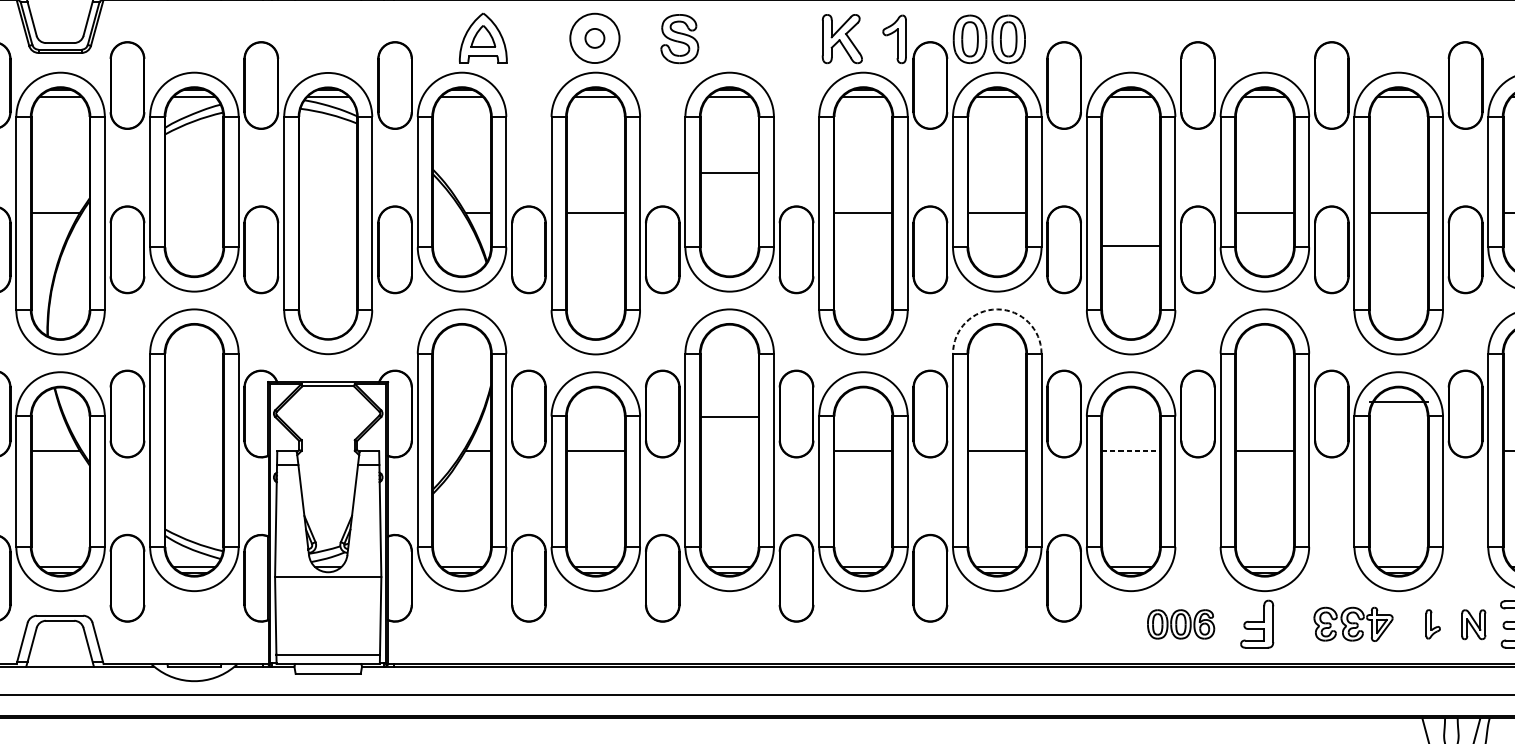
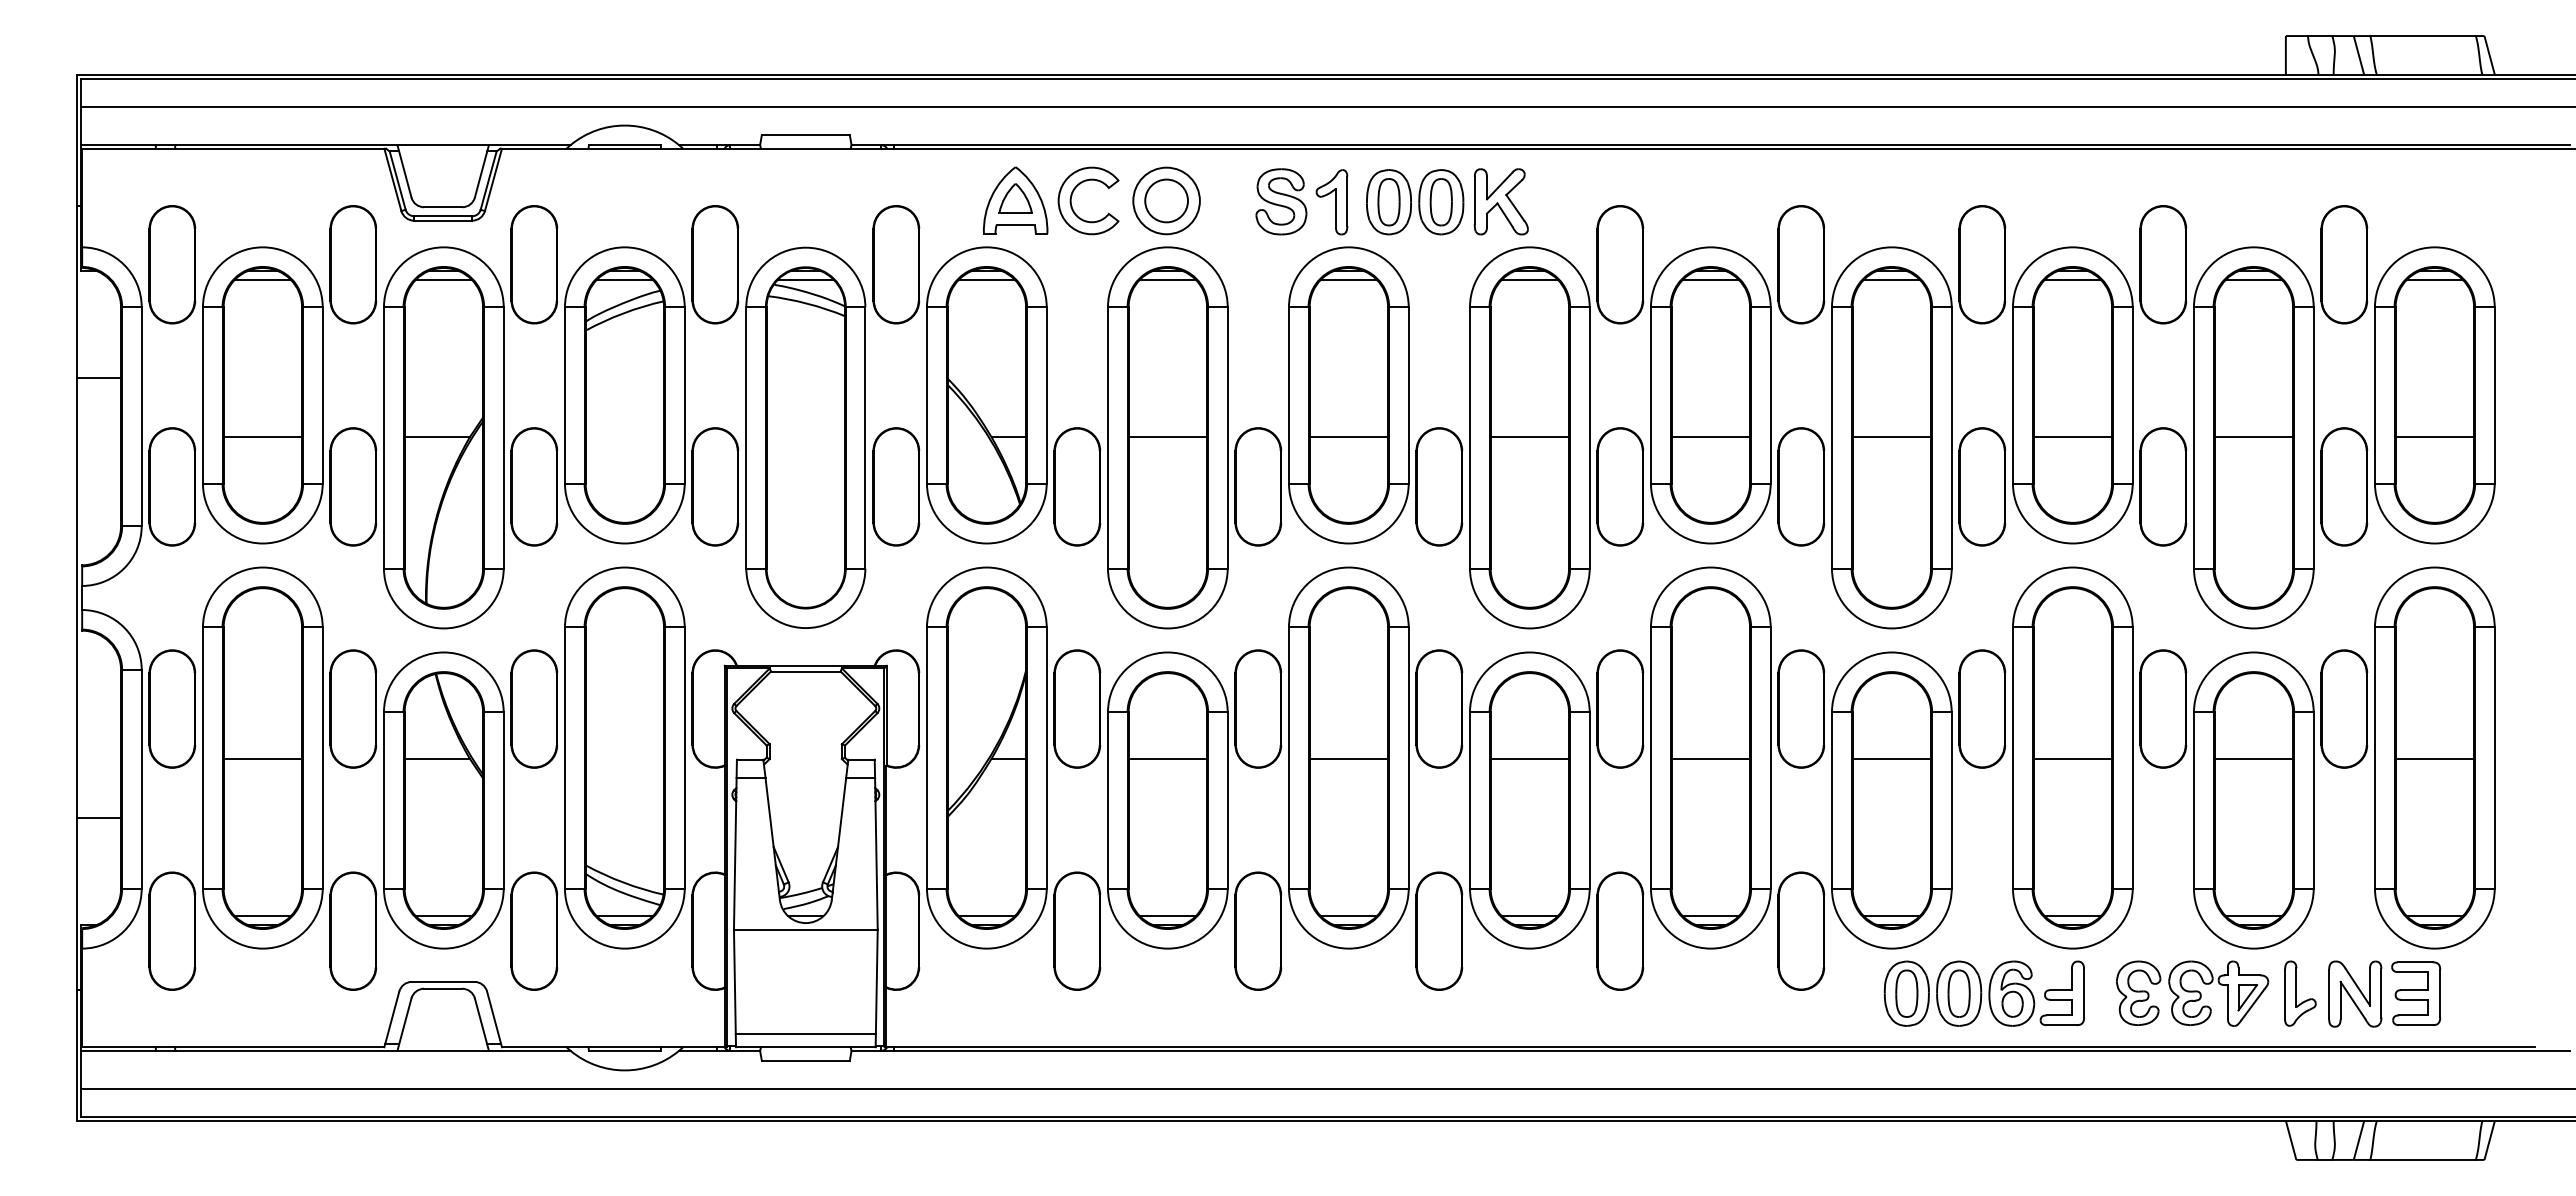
part: (525, 35) -> (1072, 196), added
circle: (594, 38) -> (1166, 200), size x1.67
part: (894, 39) -> (1331, 202), moved
part: (989, 39) -> (1415, 202), moved
line: (729, 173) -> (1348, 437), moved
line: (1130, 246) -> (1891, 437), moved
arc: (997, 309) -> (1710, 567), dashed -> solid
line: (1398, 401) -> (2253, 758), moved
line: (729, 416) -> (1348, 758), moved
line: (1131, 450) -> (1892, 758), dashed -> solid
part: (1181, 624) -> (1959, 993), size x1.67
part: (1353, 624) -> (2192, 993), size x1.43
part: (1433, 624) -> (2300, 993), size x1.67
part: (1473, 624) -> (2355, 993), size x1.67

